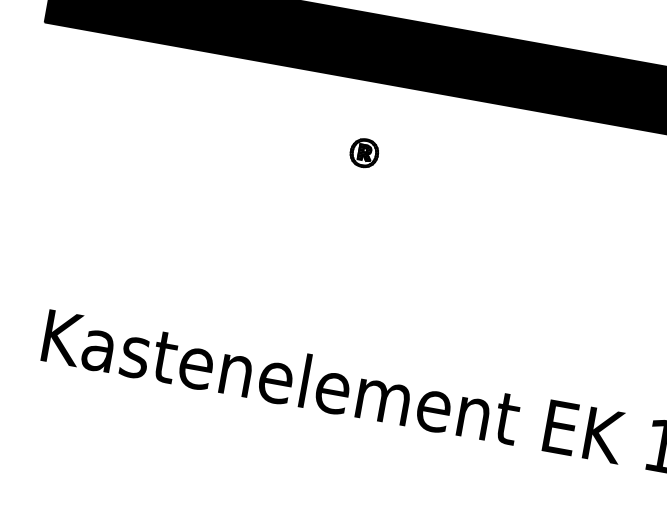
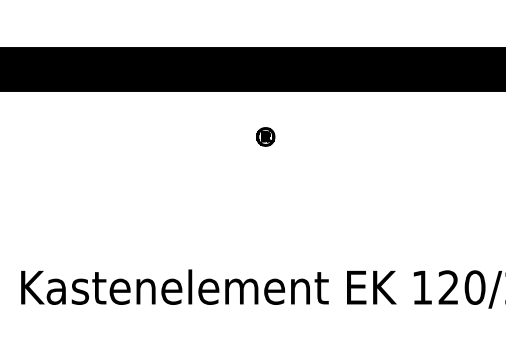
part: (364, 152) -> (265, 136), moved

